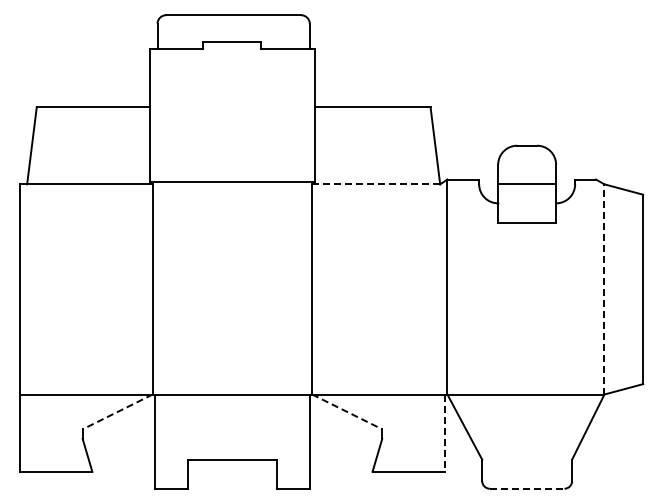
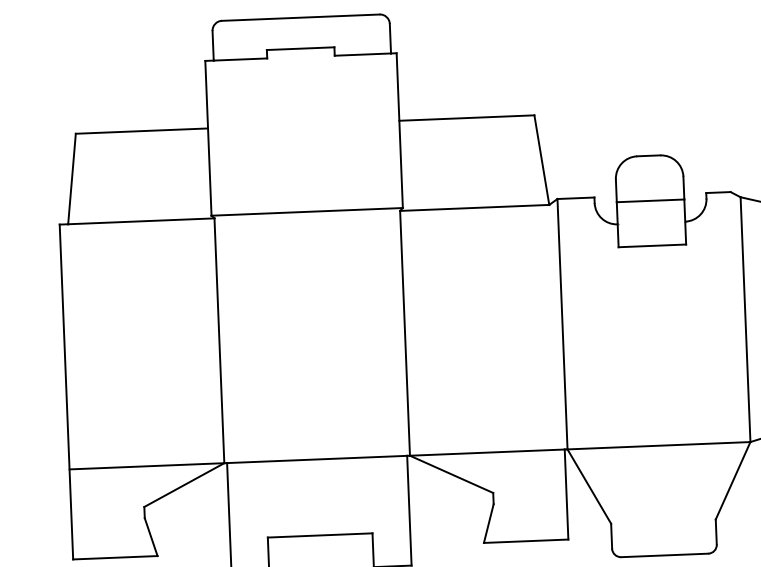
line: (375, 184) -> (473, 208), dashed -> solid
line: (604, 288) -> (745, 318), dashed -> solid
line: (117, 412) -> (184, 485), dashed -> solid
line: (347, 412) -> (451, 475), dashed -> solid
line: (445, 433) -> (567, 494), dashed -> solid
line: (527, 488) -> (665, 555), dashed -> solid

